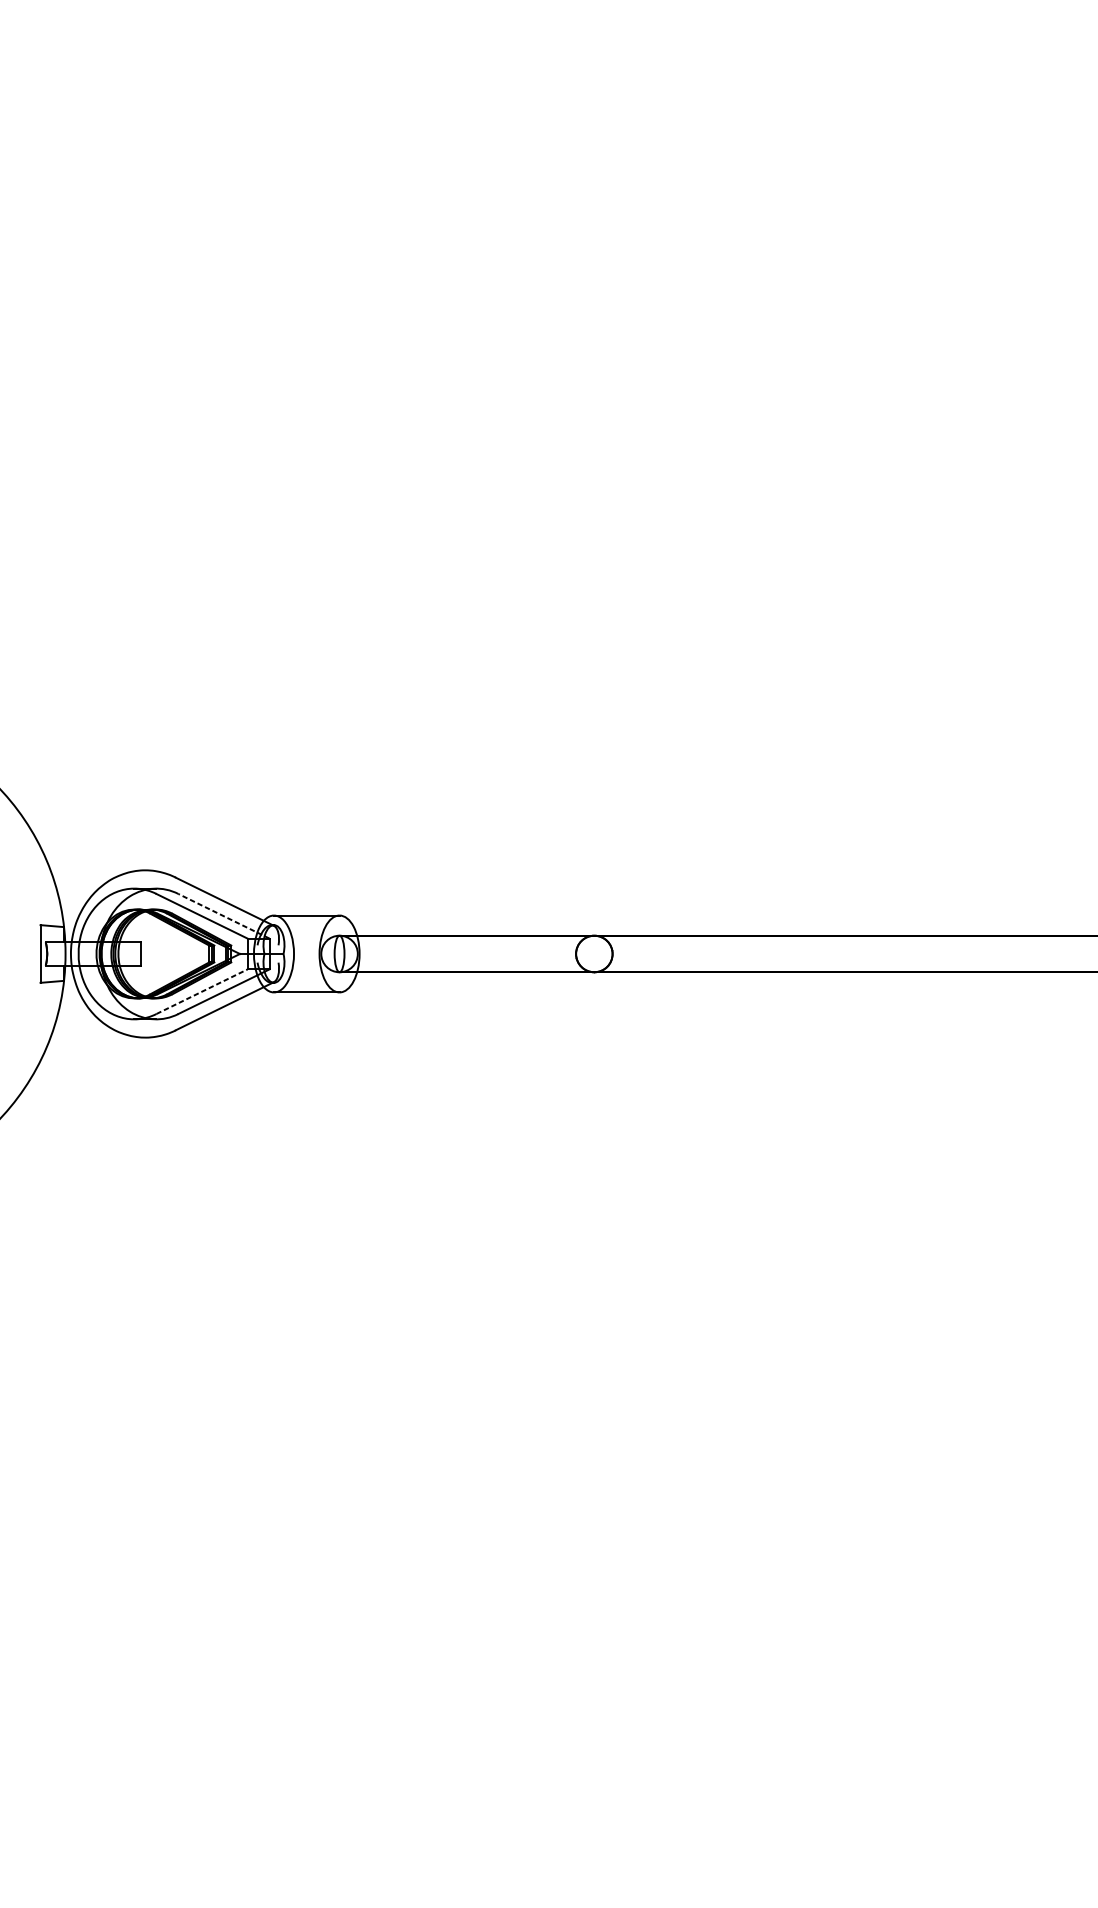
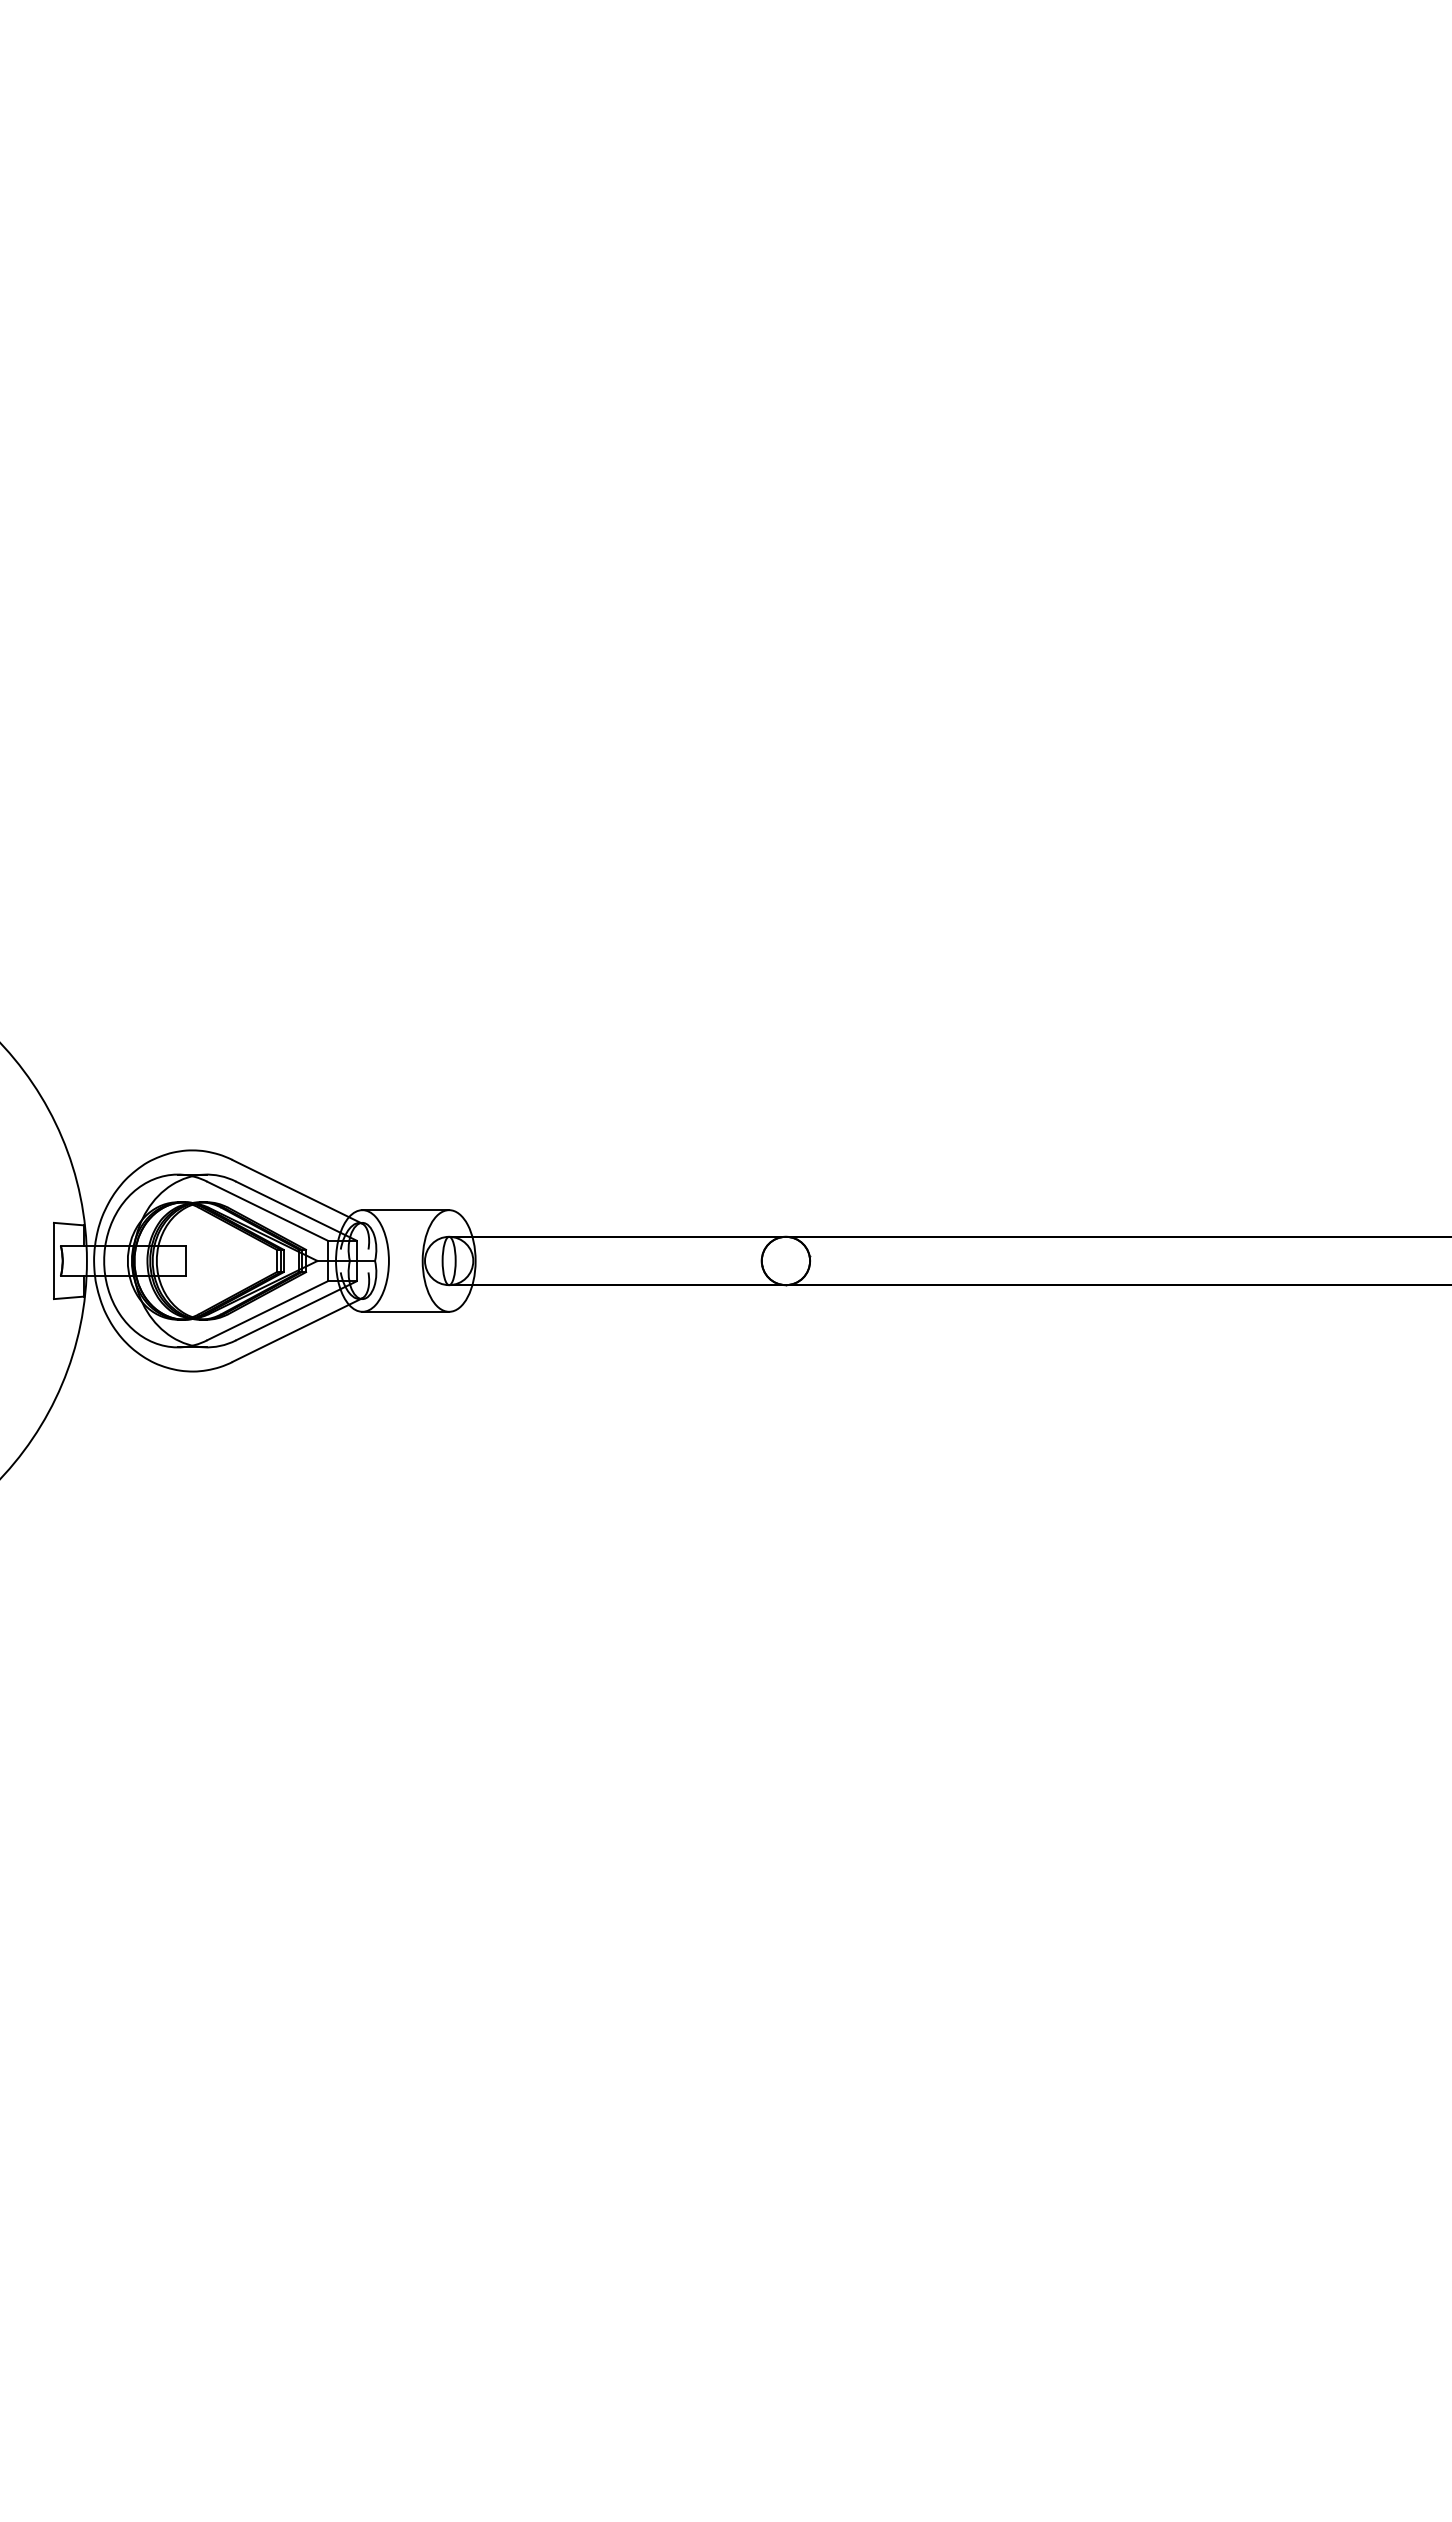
line: (223, 915) -> (295, 1210), dashed -> solid
line: (202, 991) -> (267, 1310), dashed -> solid

